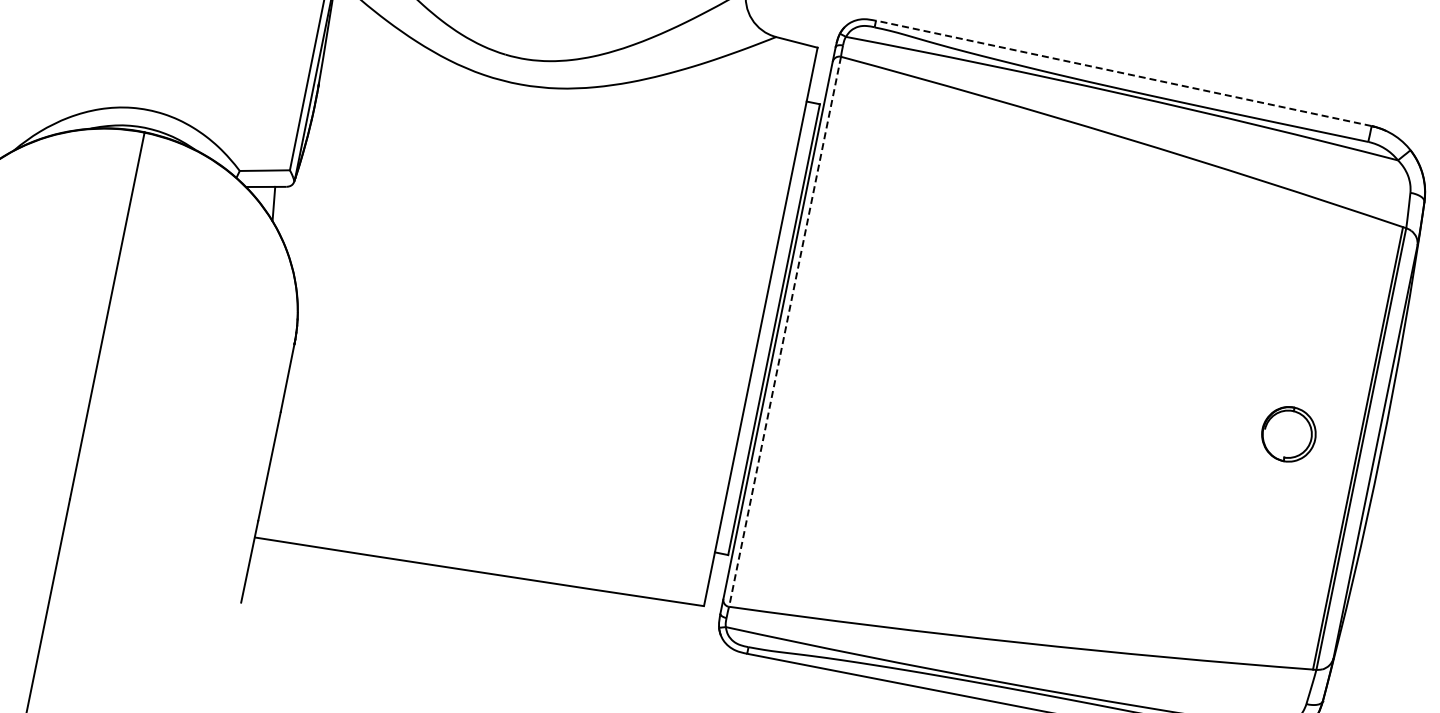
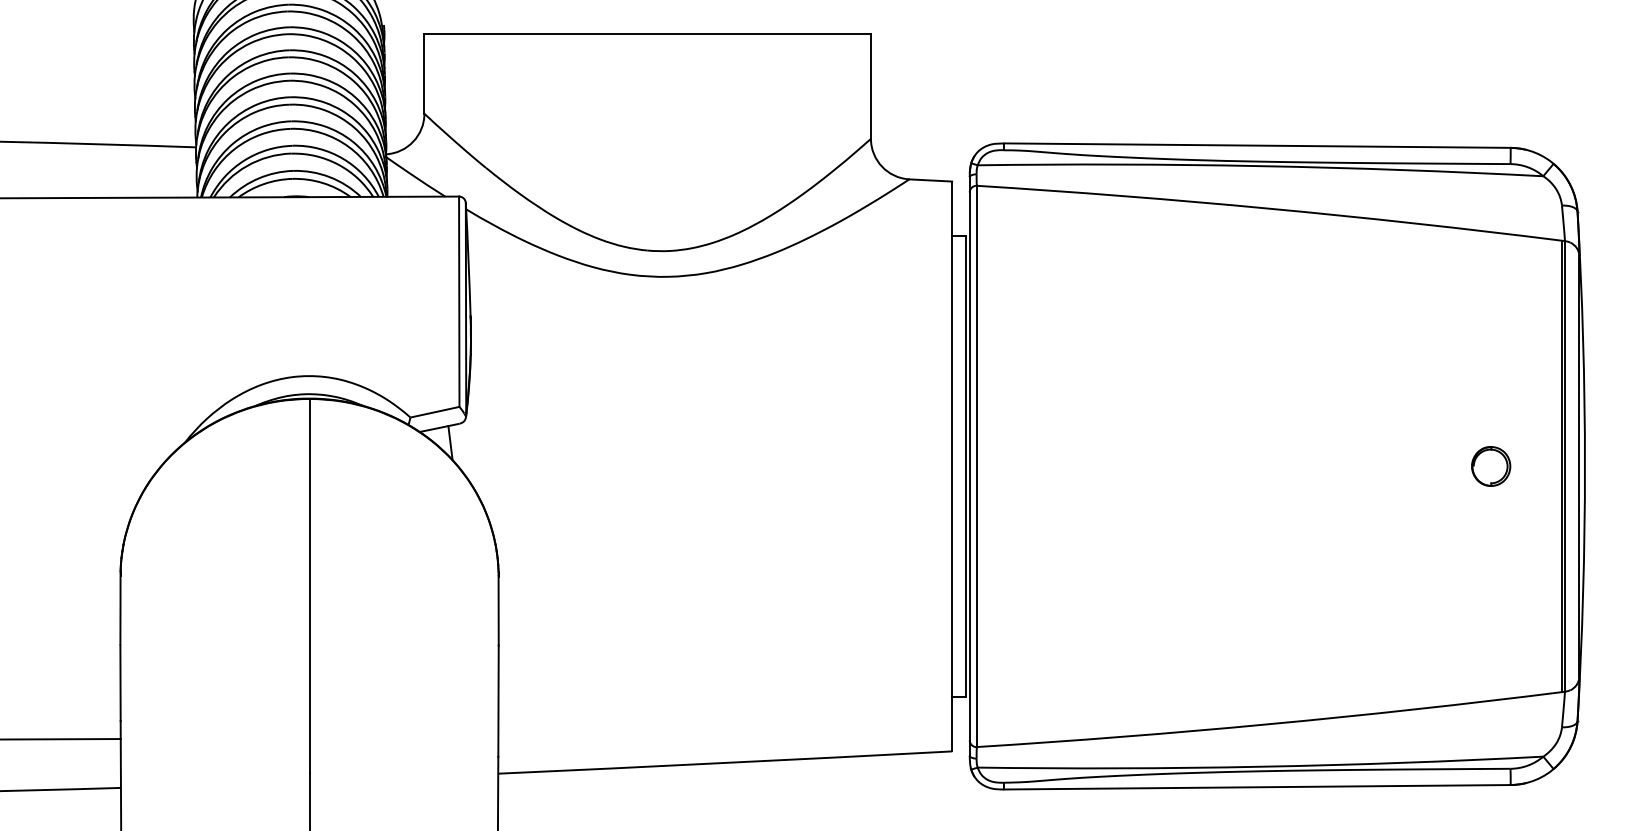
line: (1123, 73) -> (1256, 145), dashed -> solid
line: (784, 331) -> (976, 466), dashed -> solid
part: (1289, 434) -> (1491, 466), size x0.71

